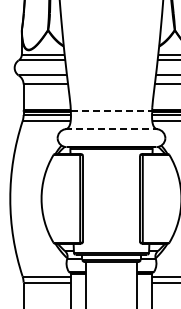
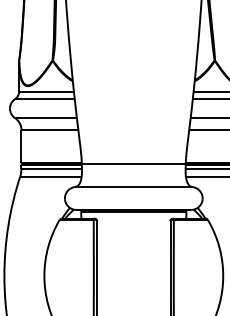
line: (111, 111) -> (133, 164), dashed -> solid
line: (111, 129) -> (133, 187), dashed -> solid

